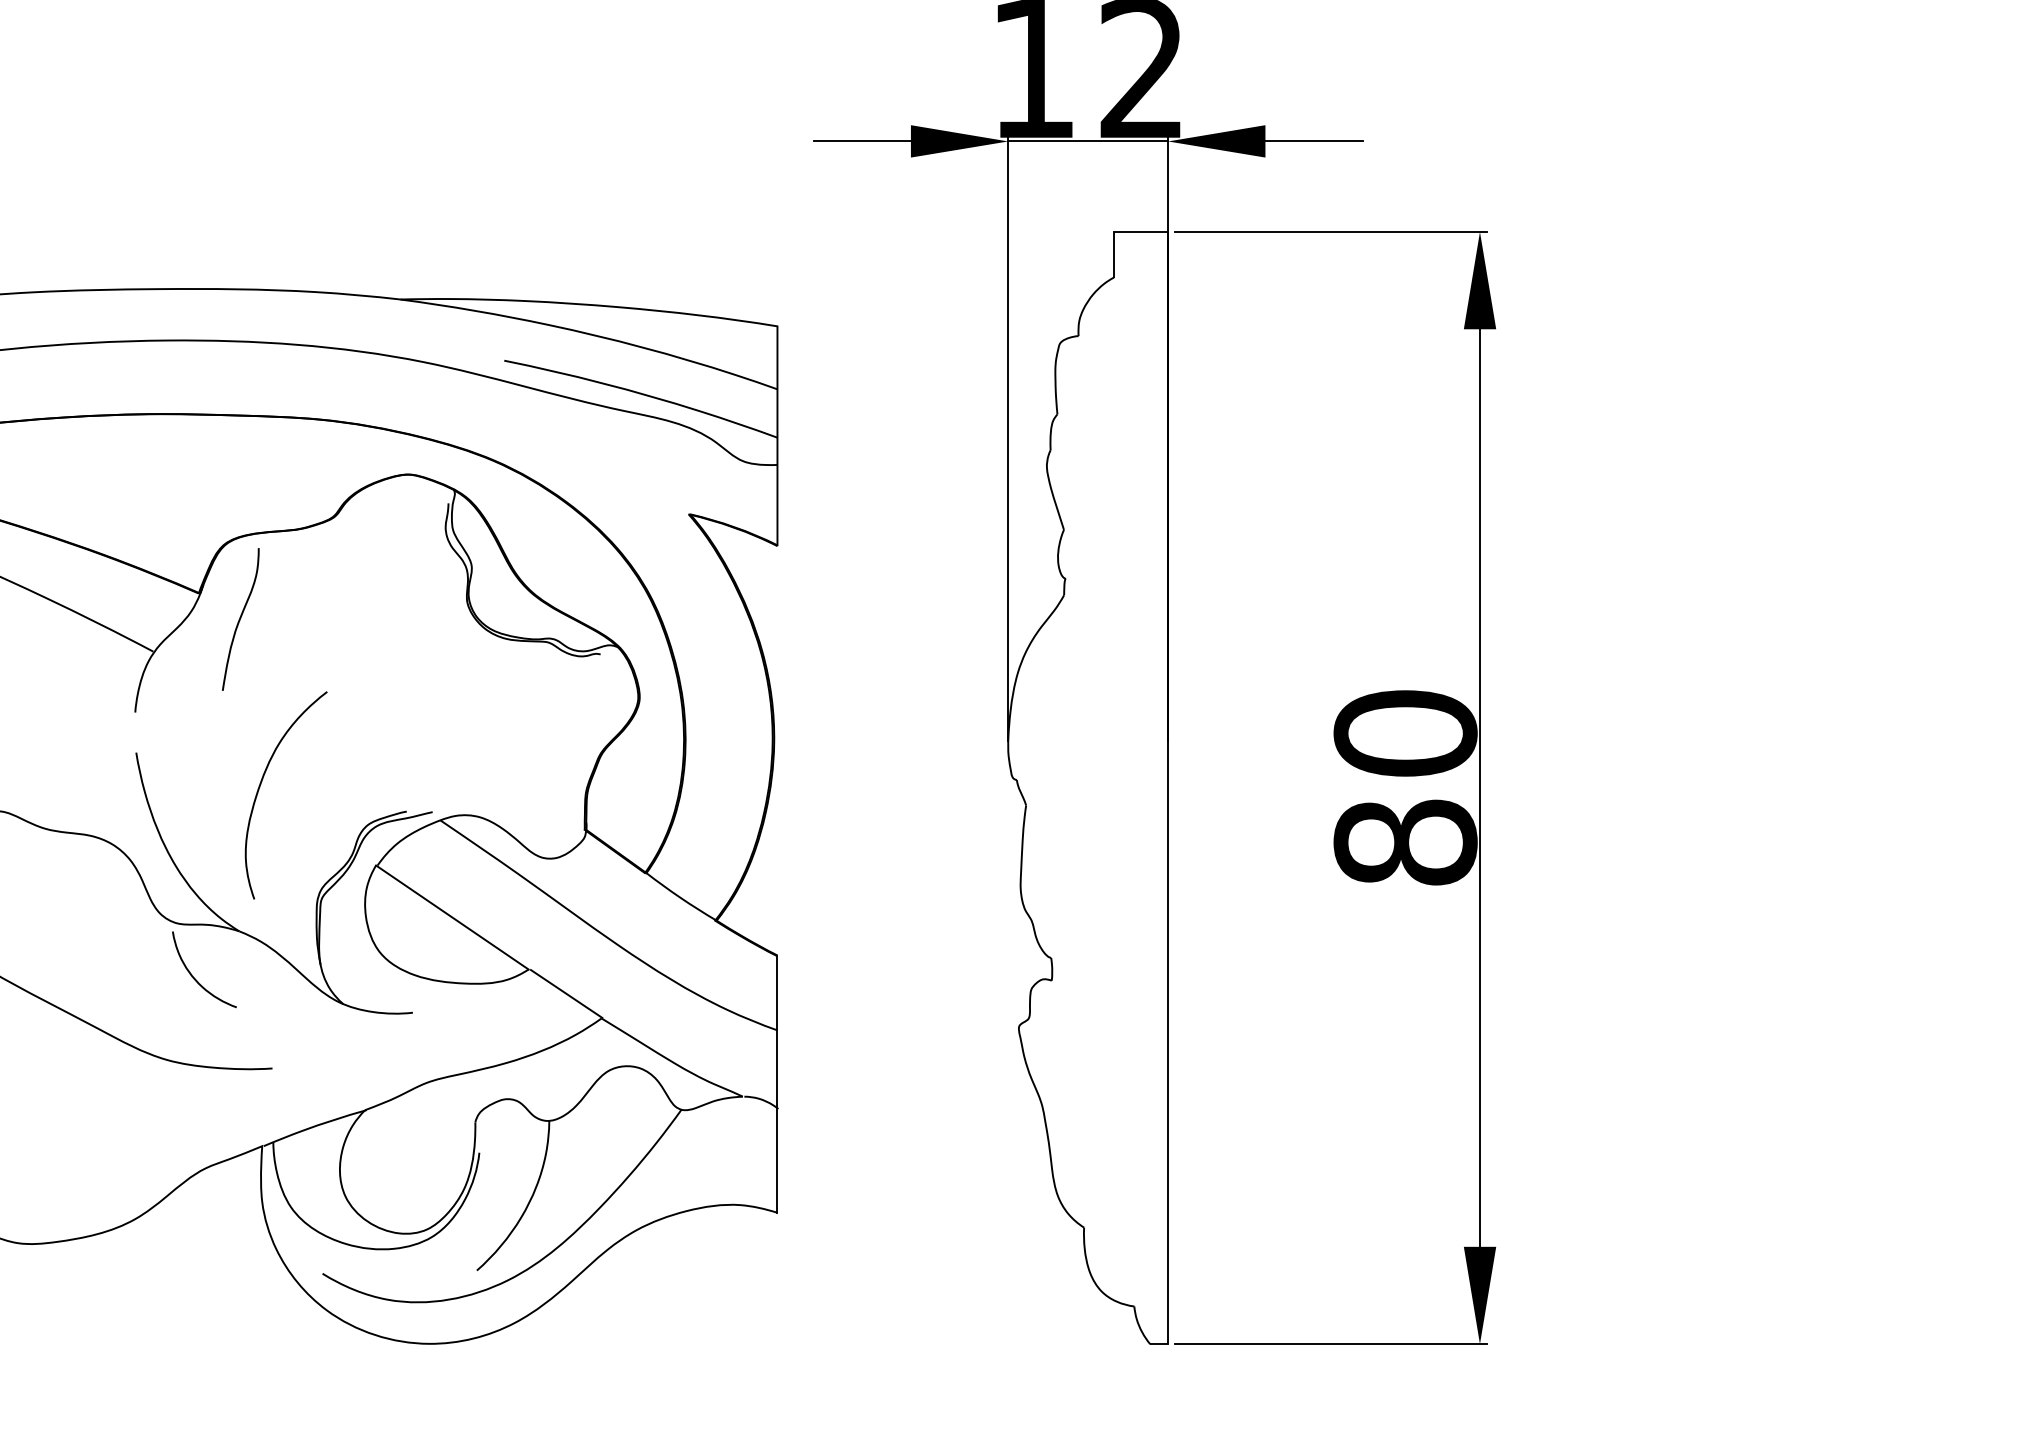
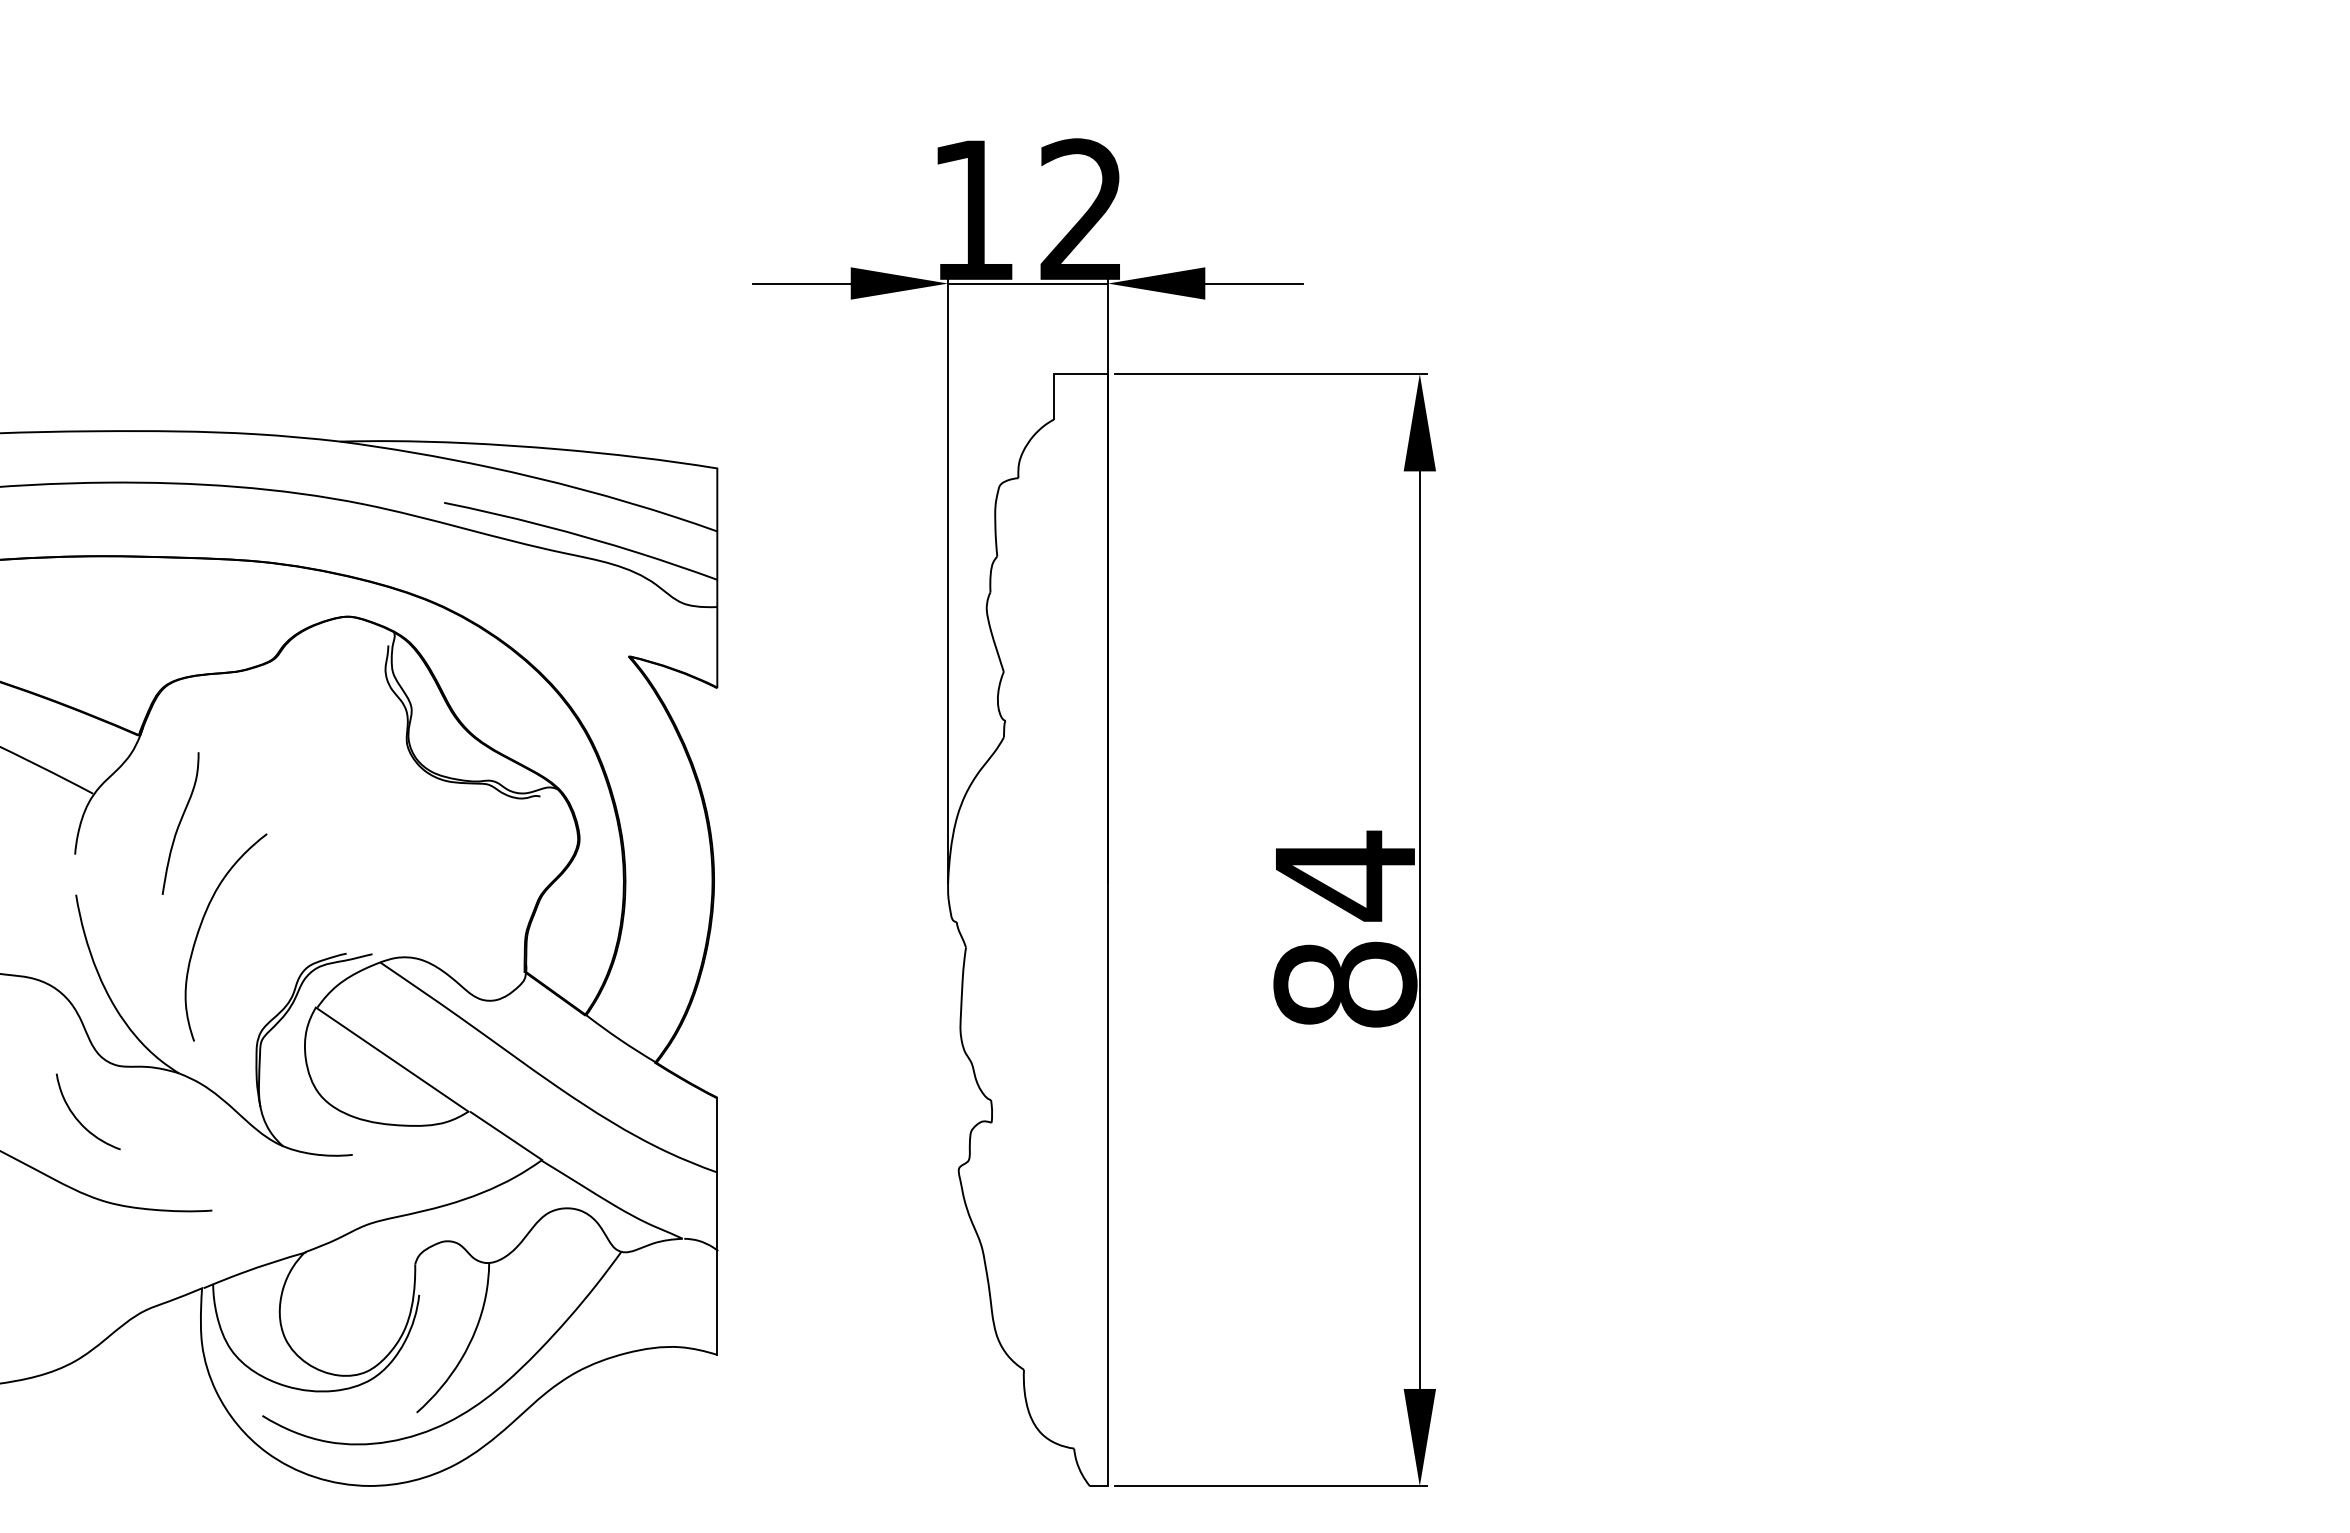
curve: (240, 619) -> (180, 823), moved
text: (1405, 733) -> (1345, 875), 80 -> 84
curve: (194, 977) -> (78, 1119), moved

